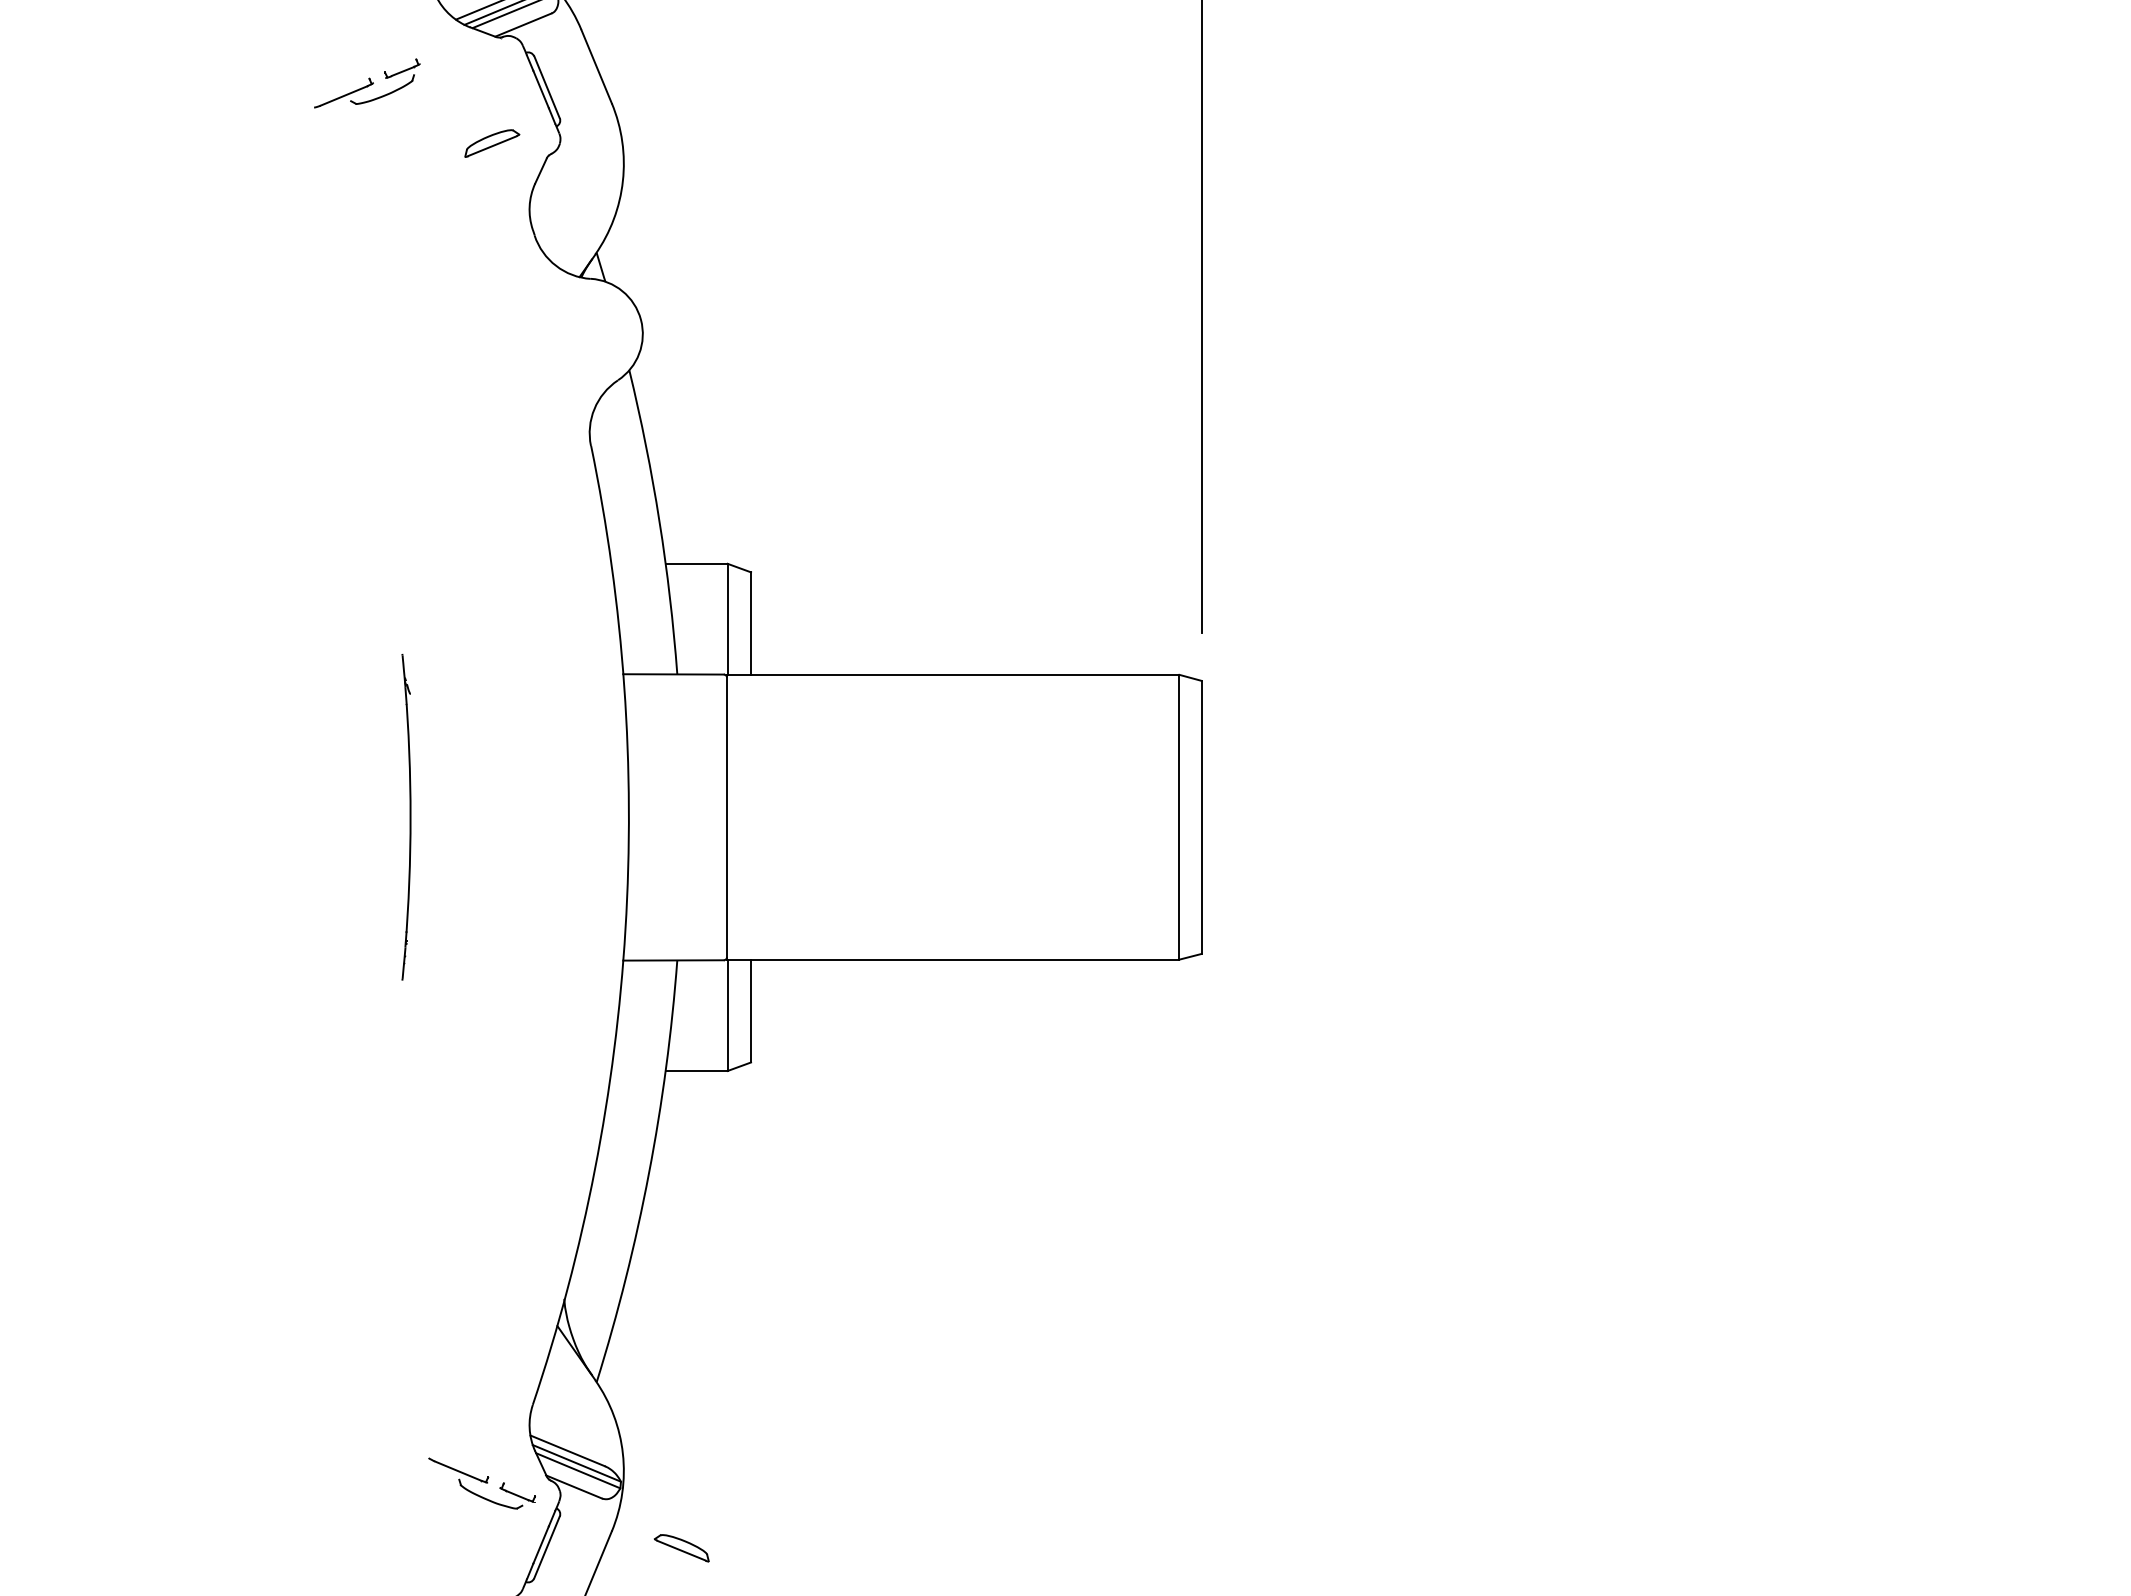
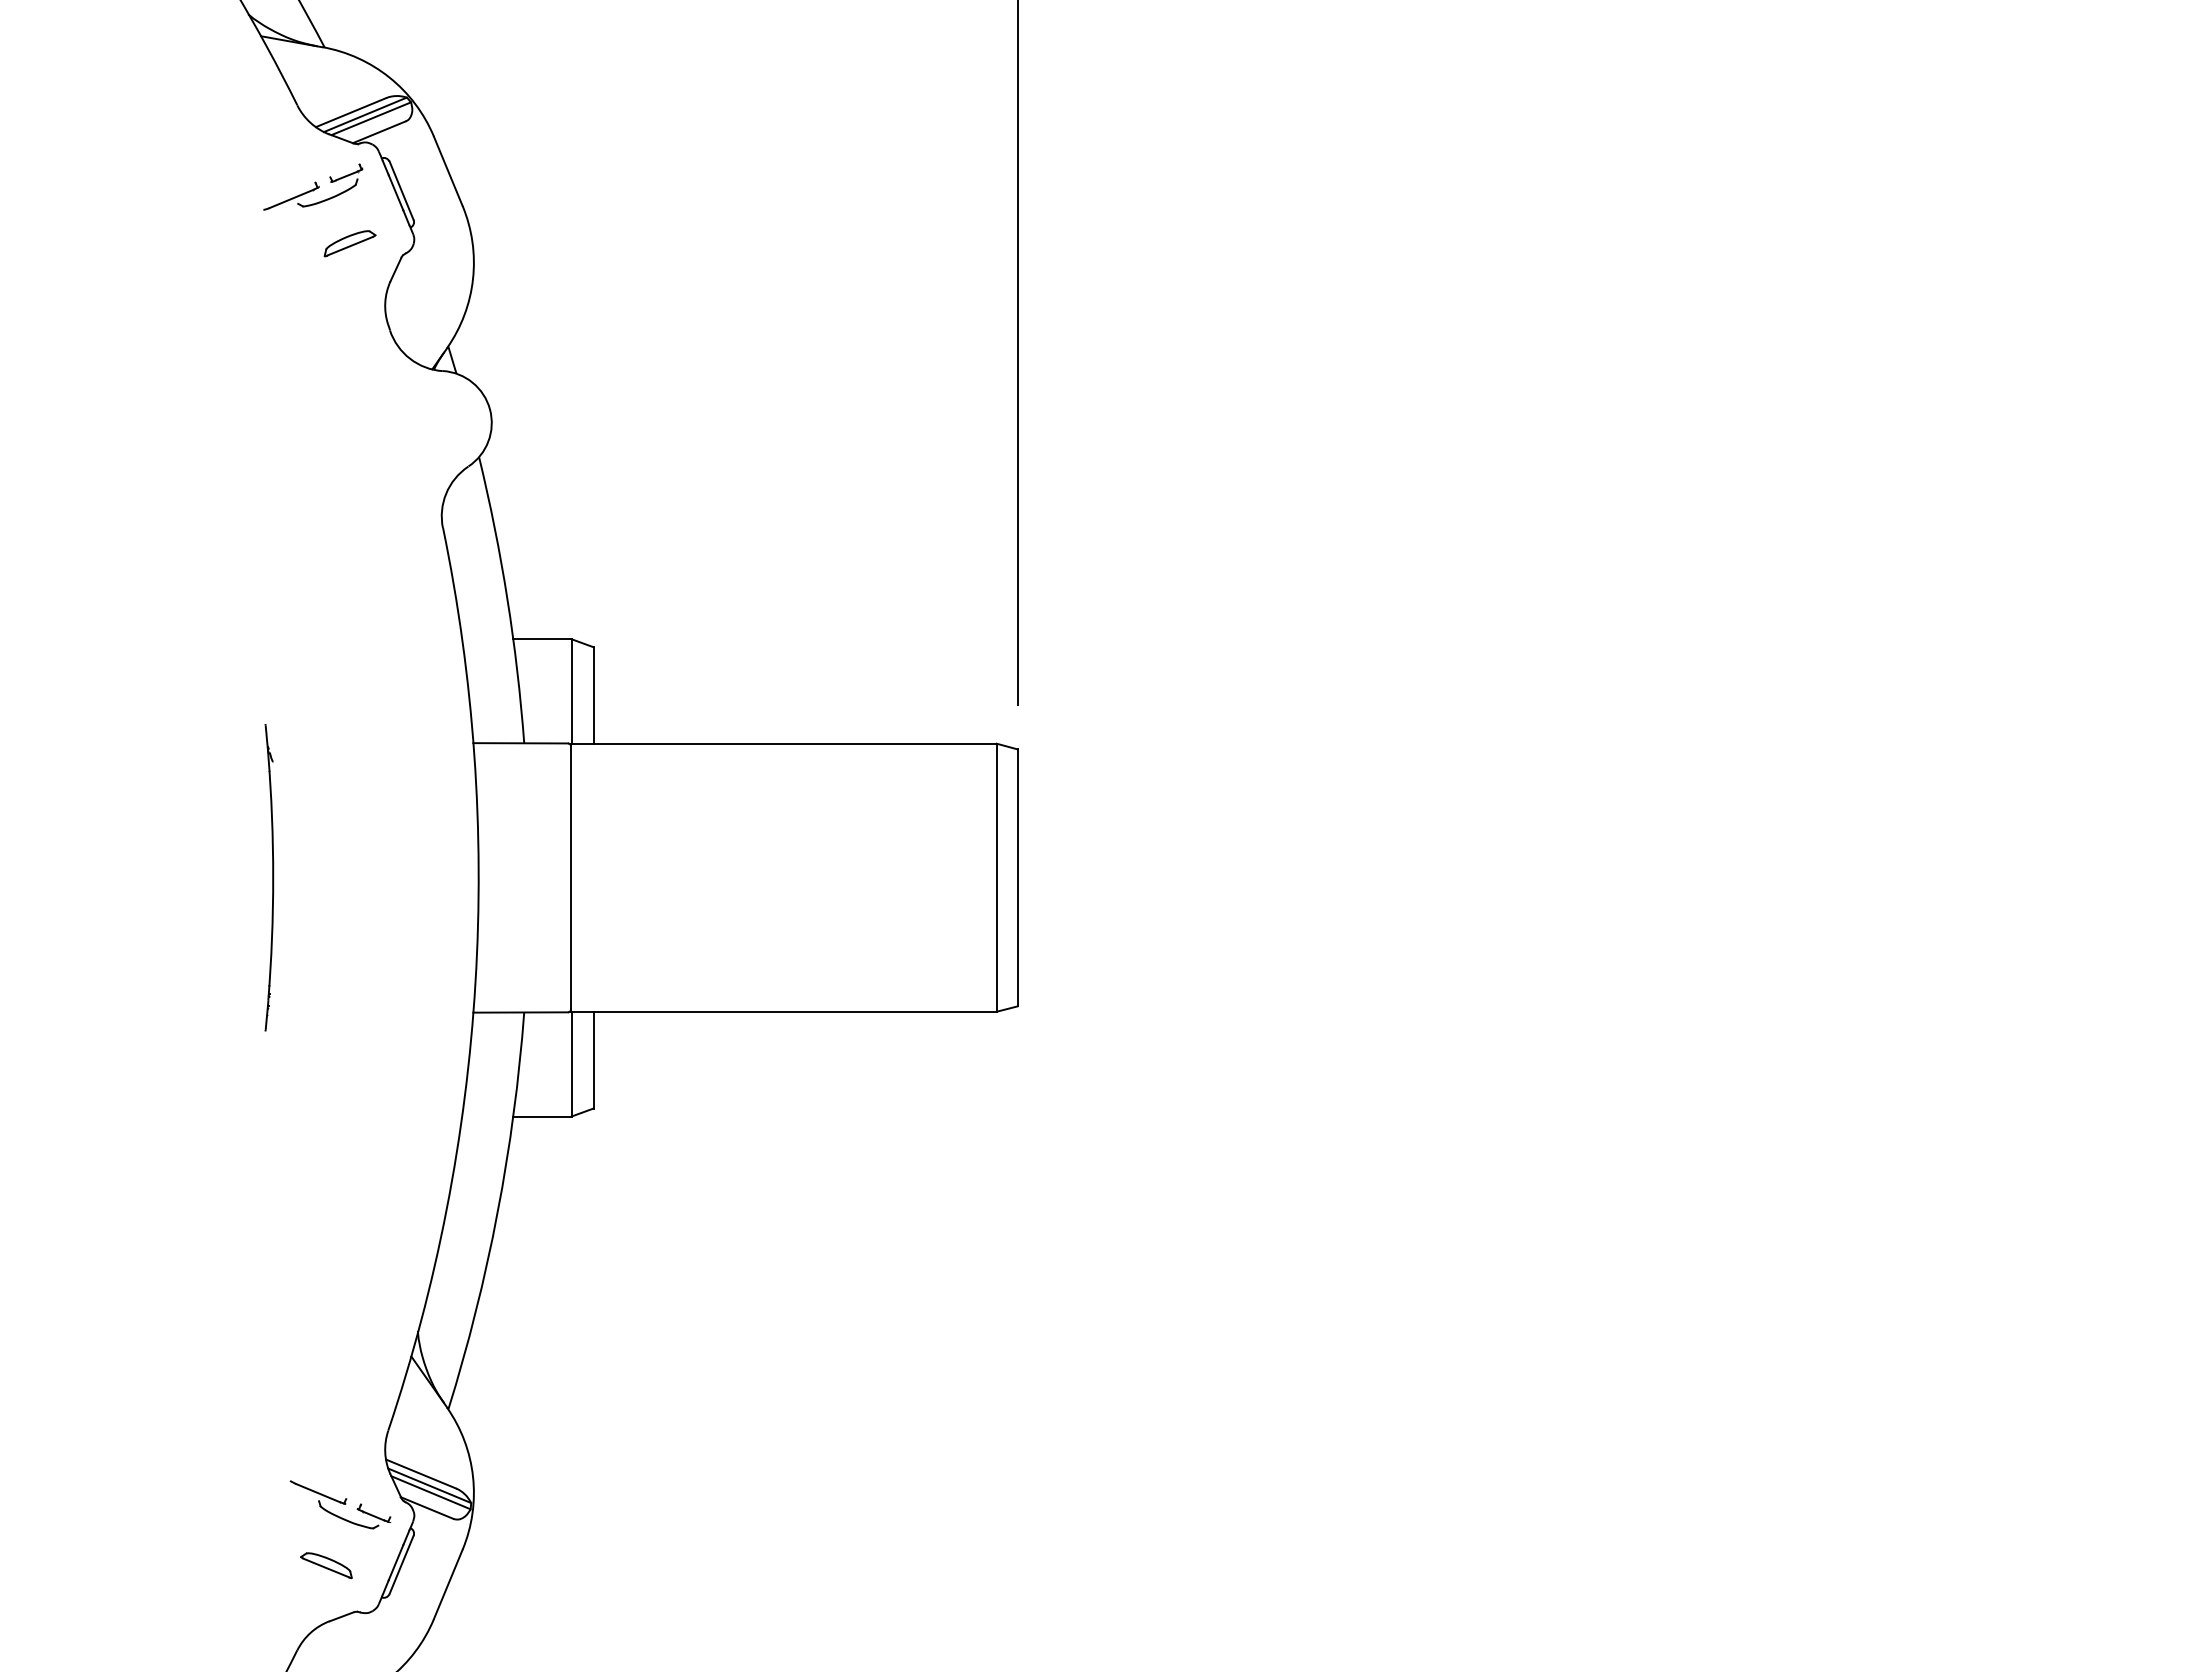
part: (367, 82) -> (313, 186), moved
part: (681, 1548) -> (326, 1565), moved

